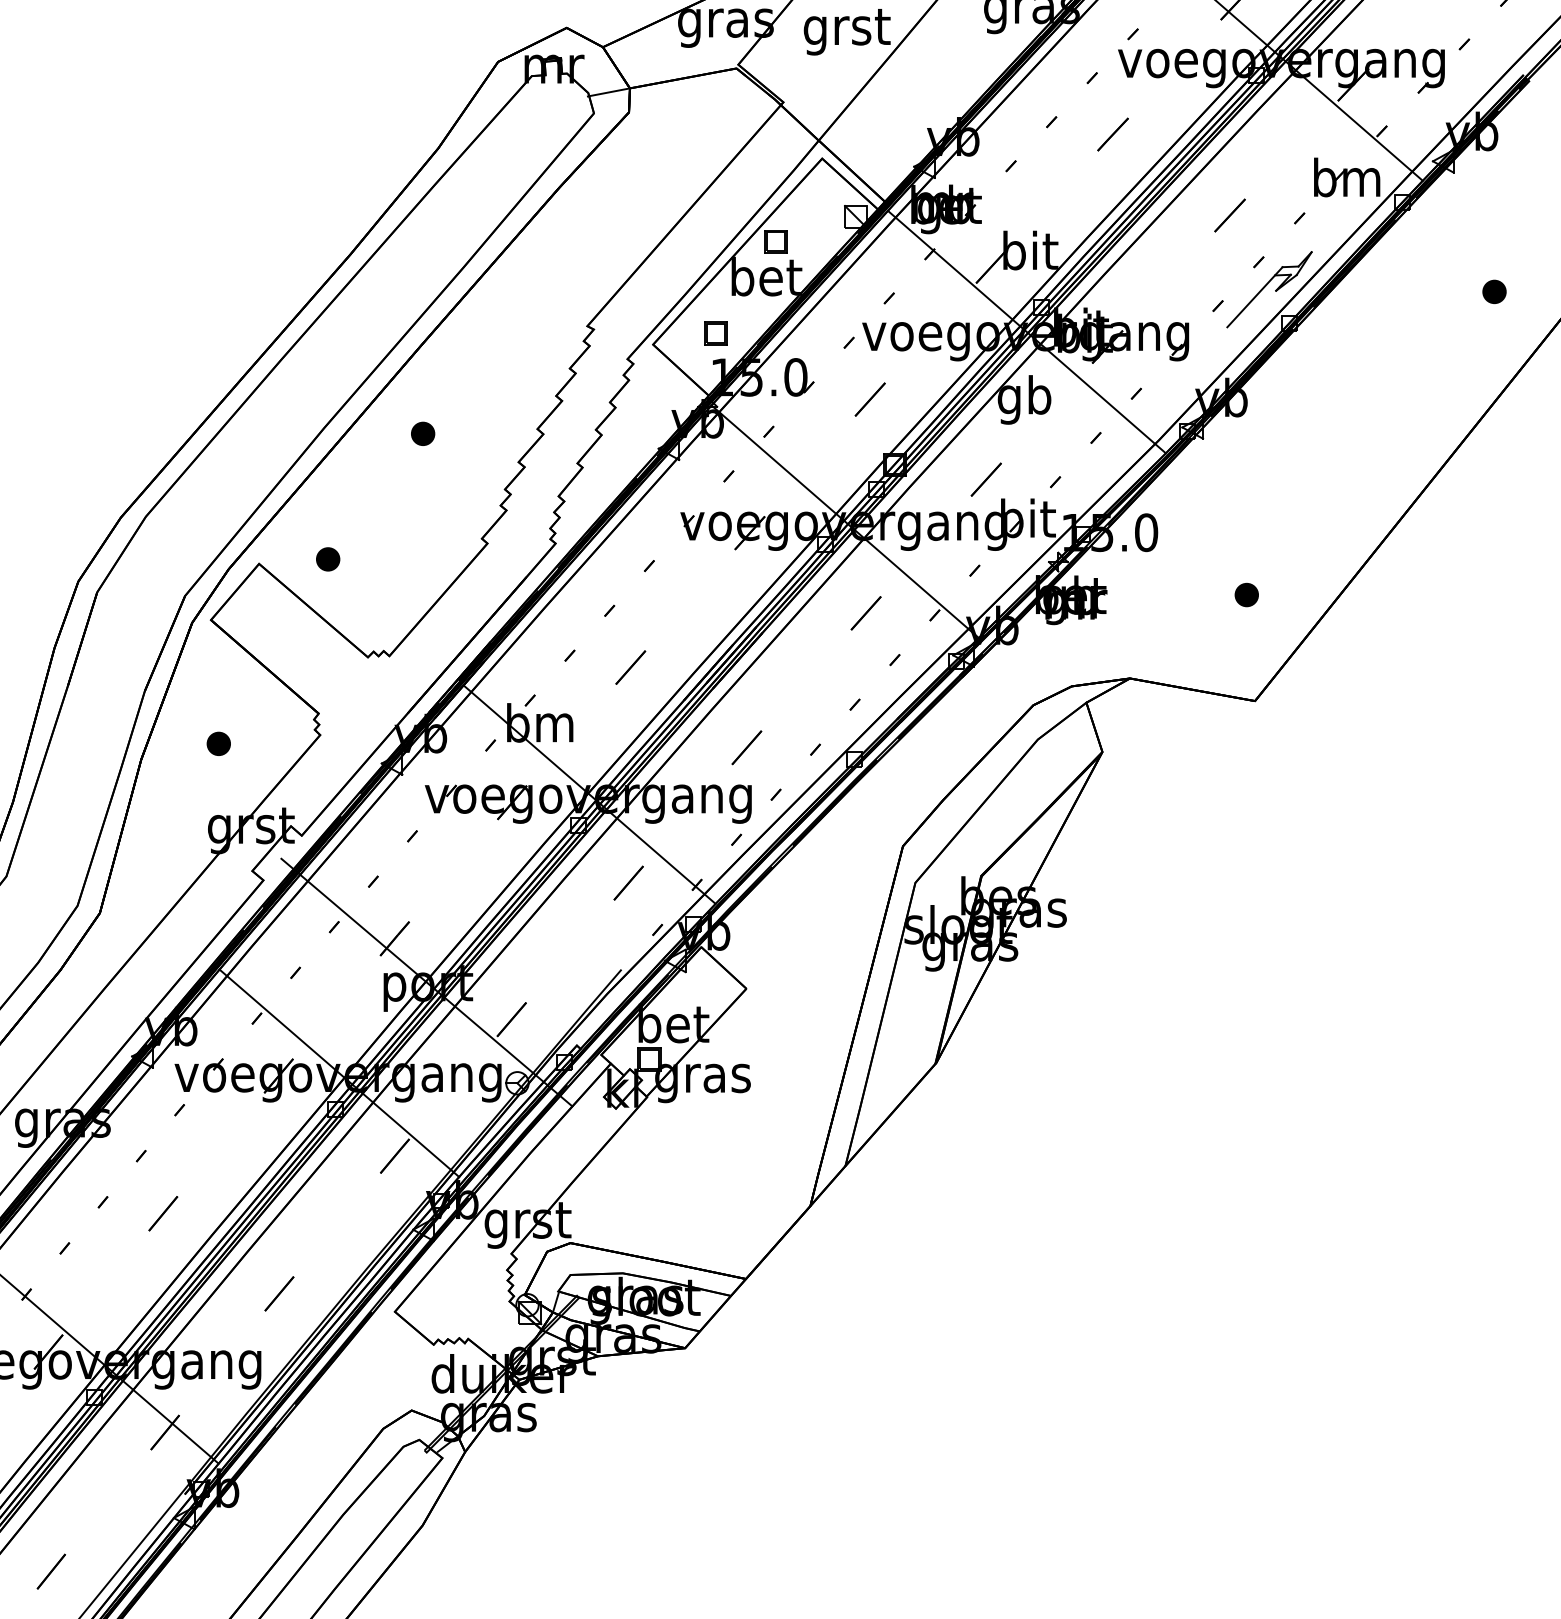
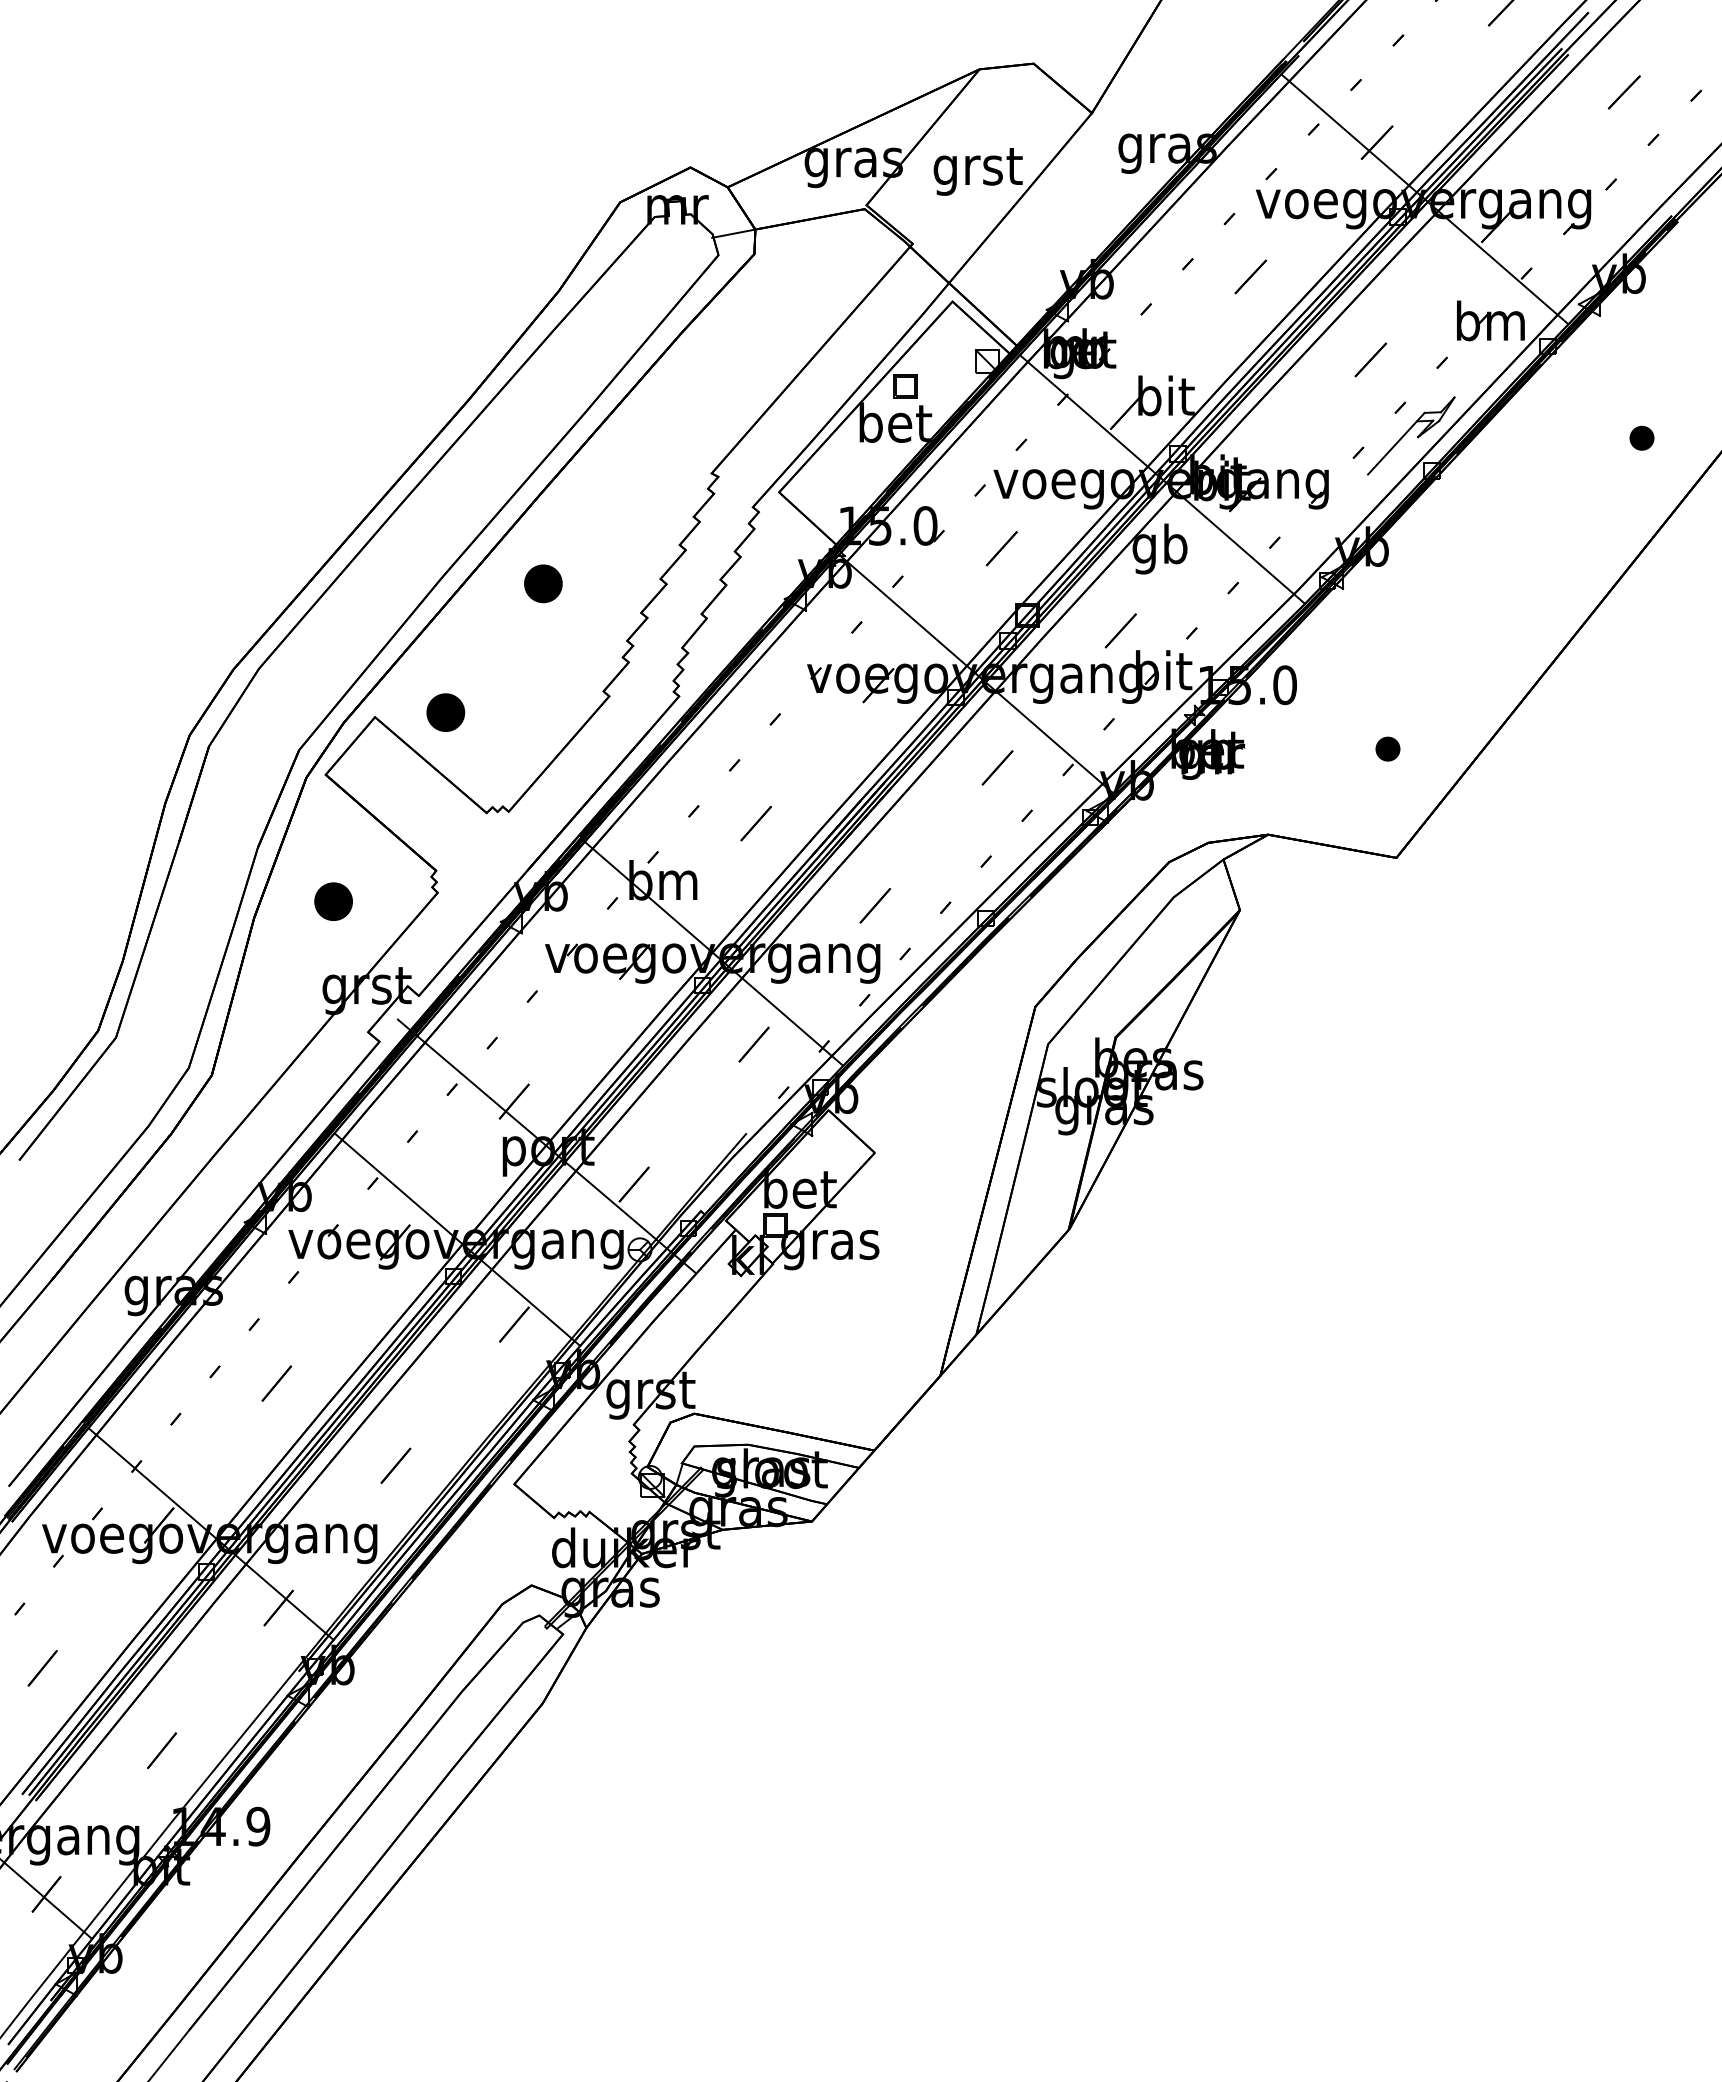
part: (715, 334) -> (843, 481), removed
part: (422, 433) -> (542, 583), size x1.6
part: (327, 559) -> (445, 712), size x1.6
part: (218, 743) -> (333, 901), size x1.6

